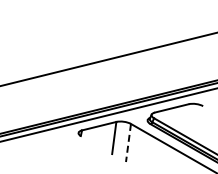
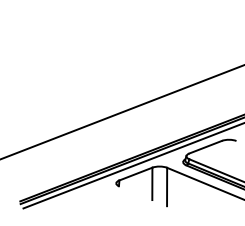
line: (128, 143) -> (167, 187), dashed -> solid

